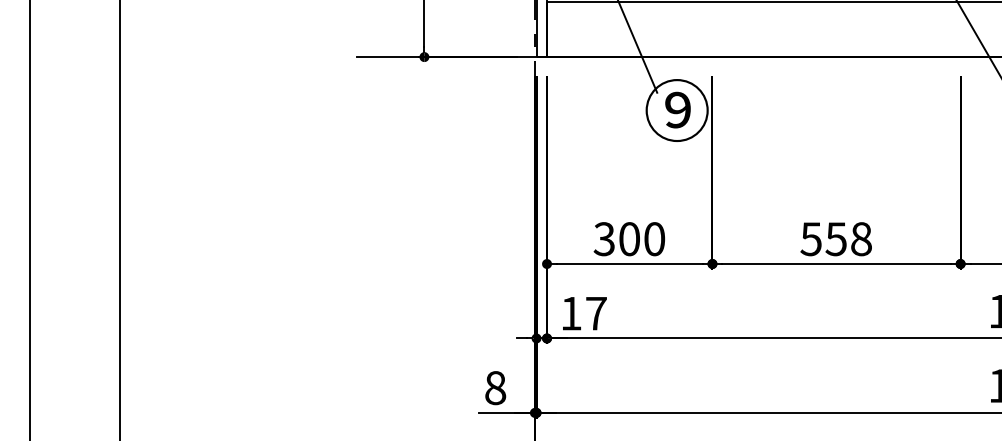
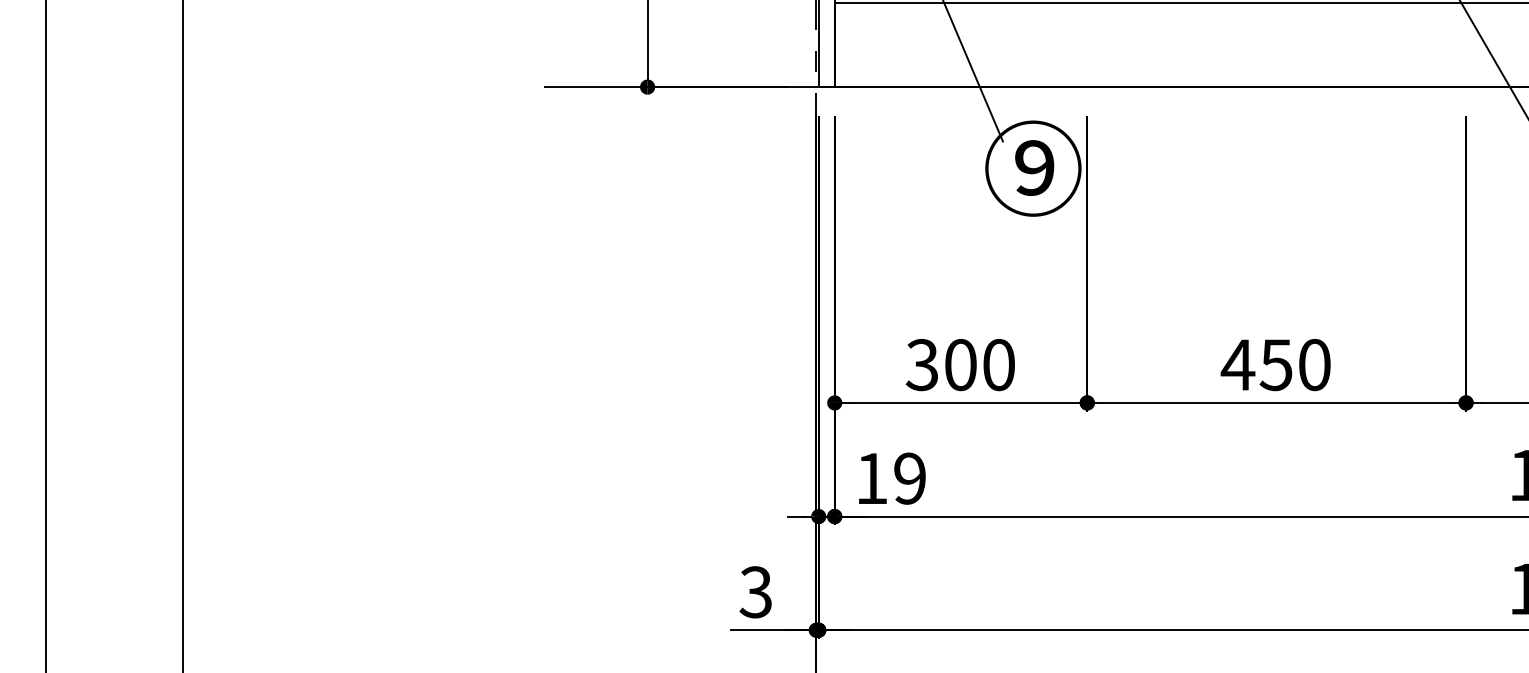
text: (835, 239) -> (1275, 365), 558 -> 450
text: (596, 313) -> (910, 478), 17 -> 19
text: (495, 388) -> (756, 592), 8 -> 3

